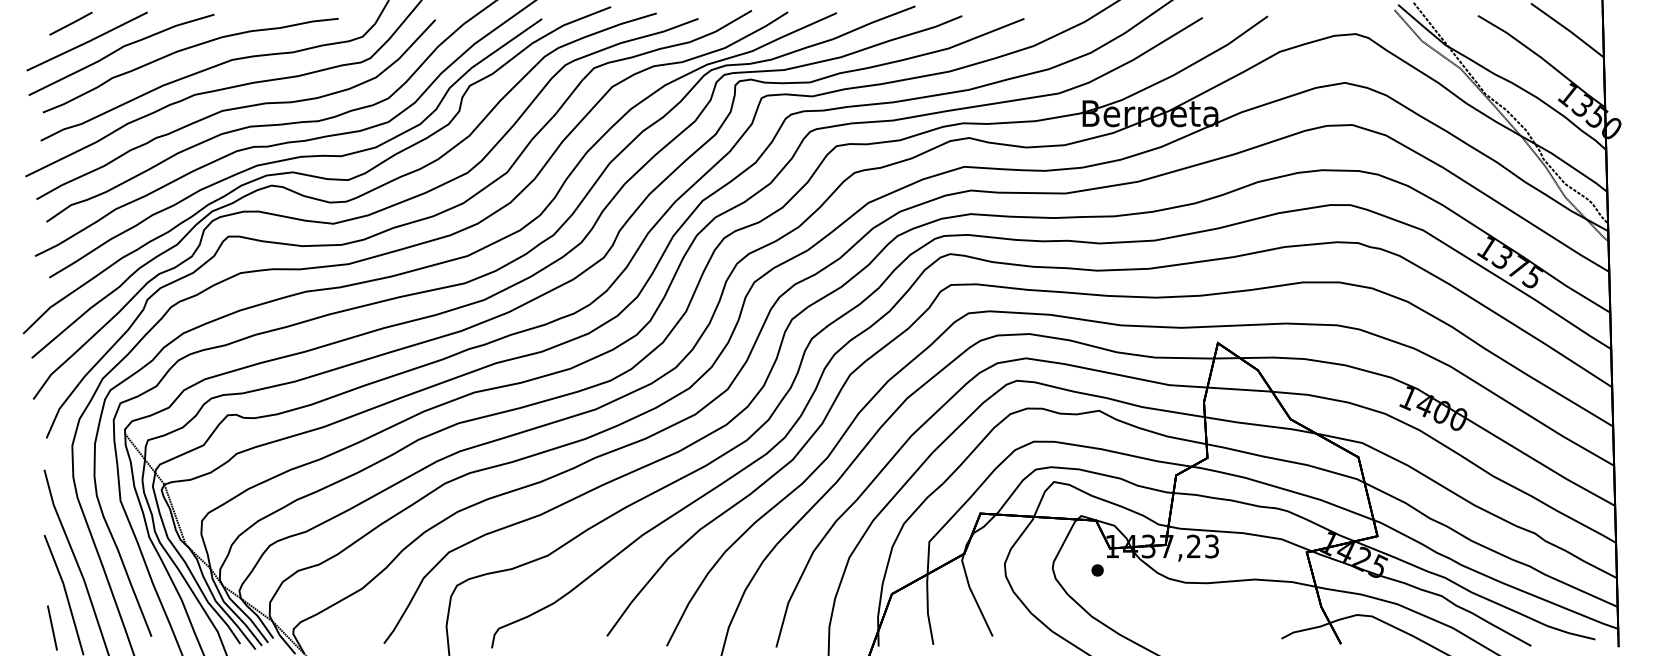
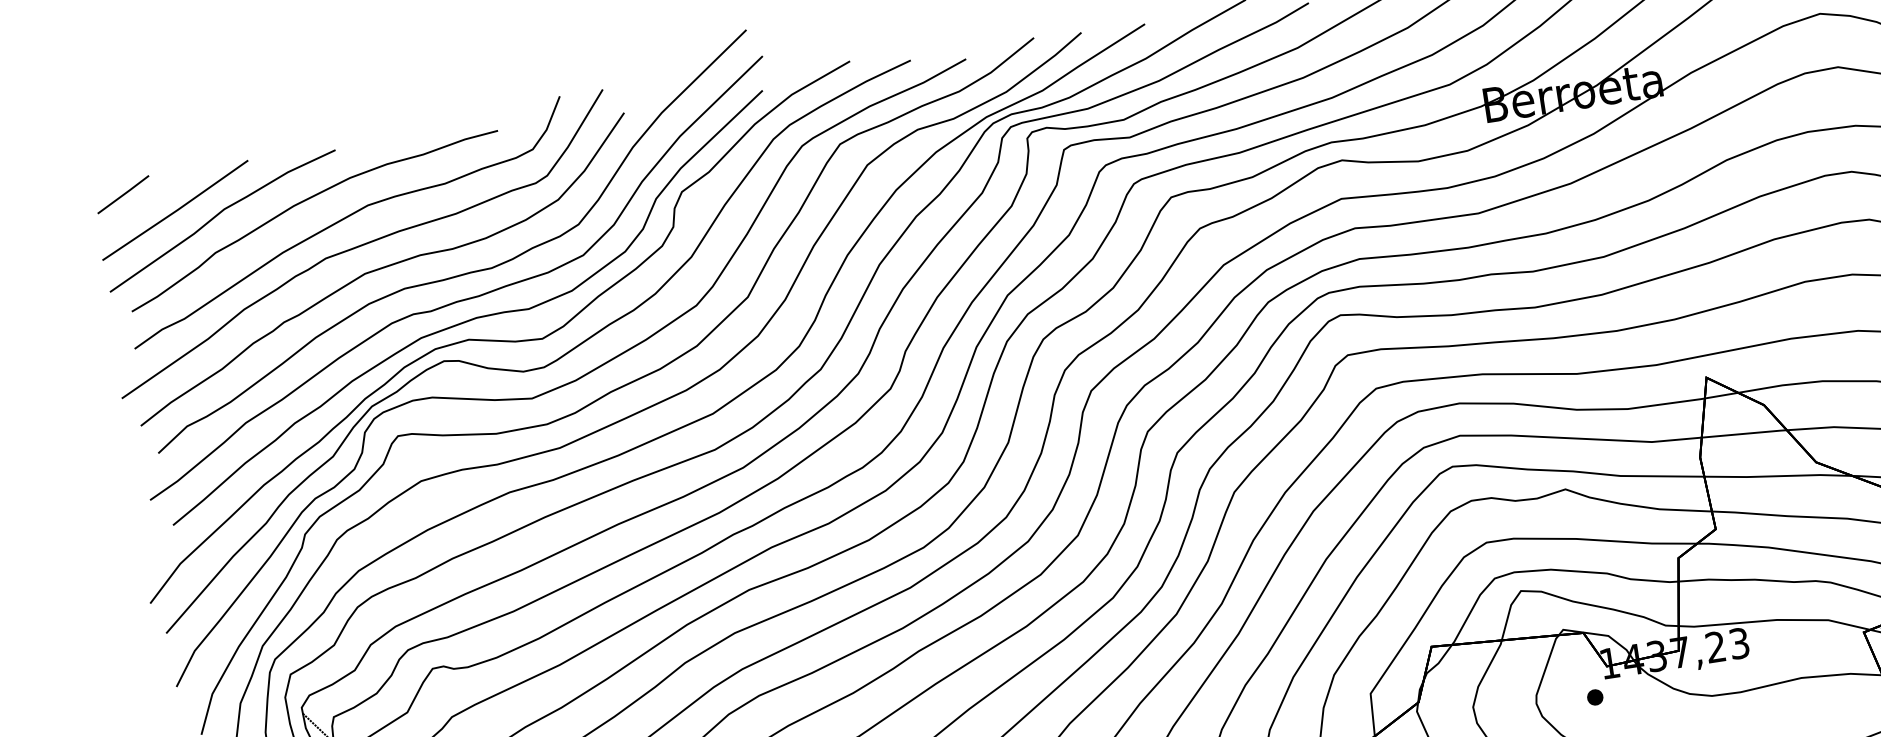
line: (70, 23) -> (122, 194), moved

